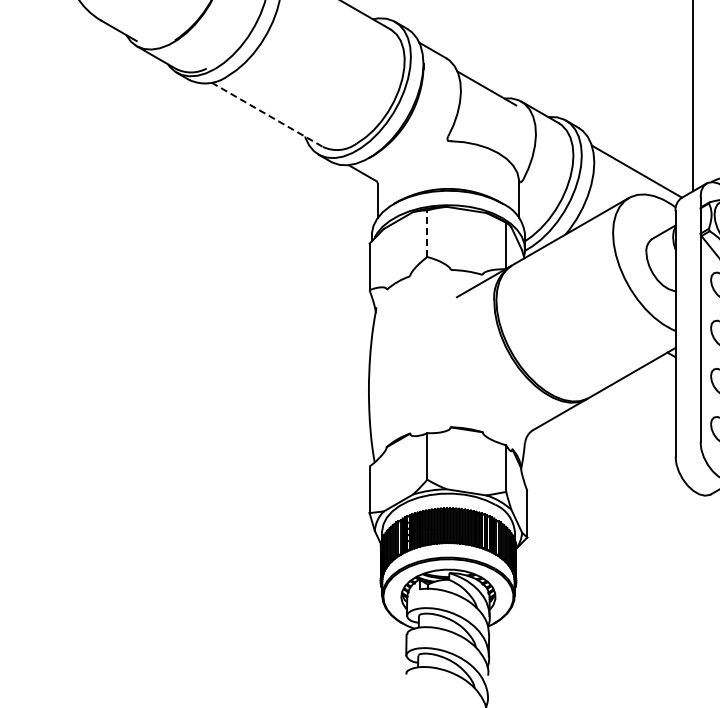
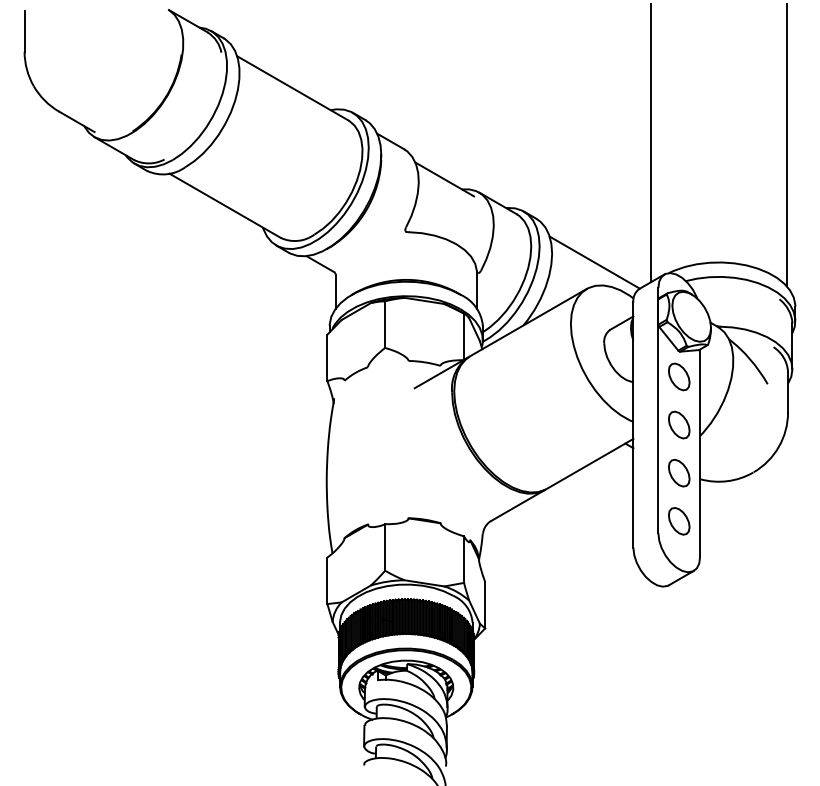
line: (267, 115) -> (225, 206), dashed -> solid
line: (427, 233) -> (385, 324), dashed -> solid

